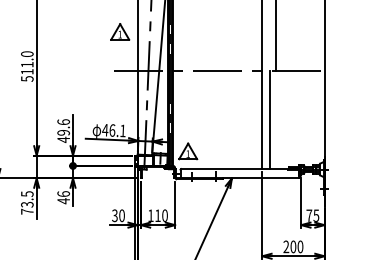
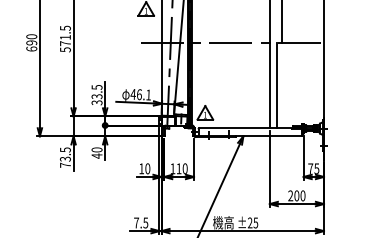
text: (27, 62) -> (65, 35), 511.0 -> 571.5
text: (63, 130) -> (96, 94), 49.6 -> 33.5
text: (63, 193) -> (96, 149), 46 -> 40
text: (114, 215) -> (141, 168), 30 -> 10

